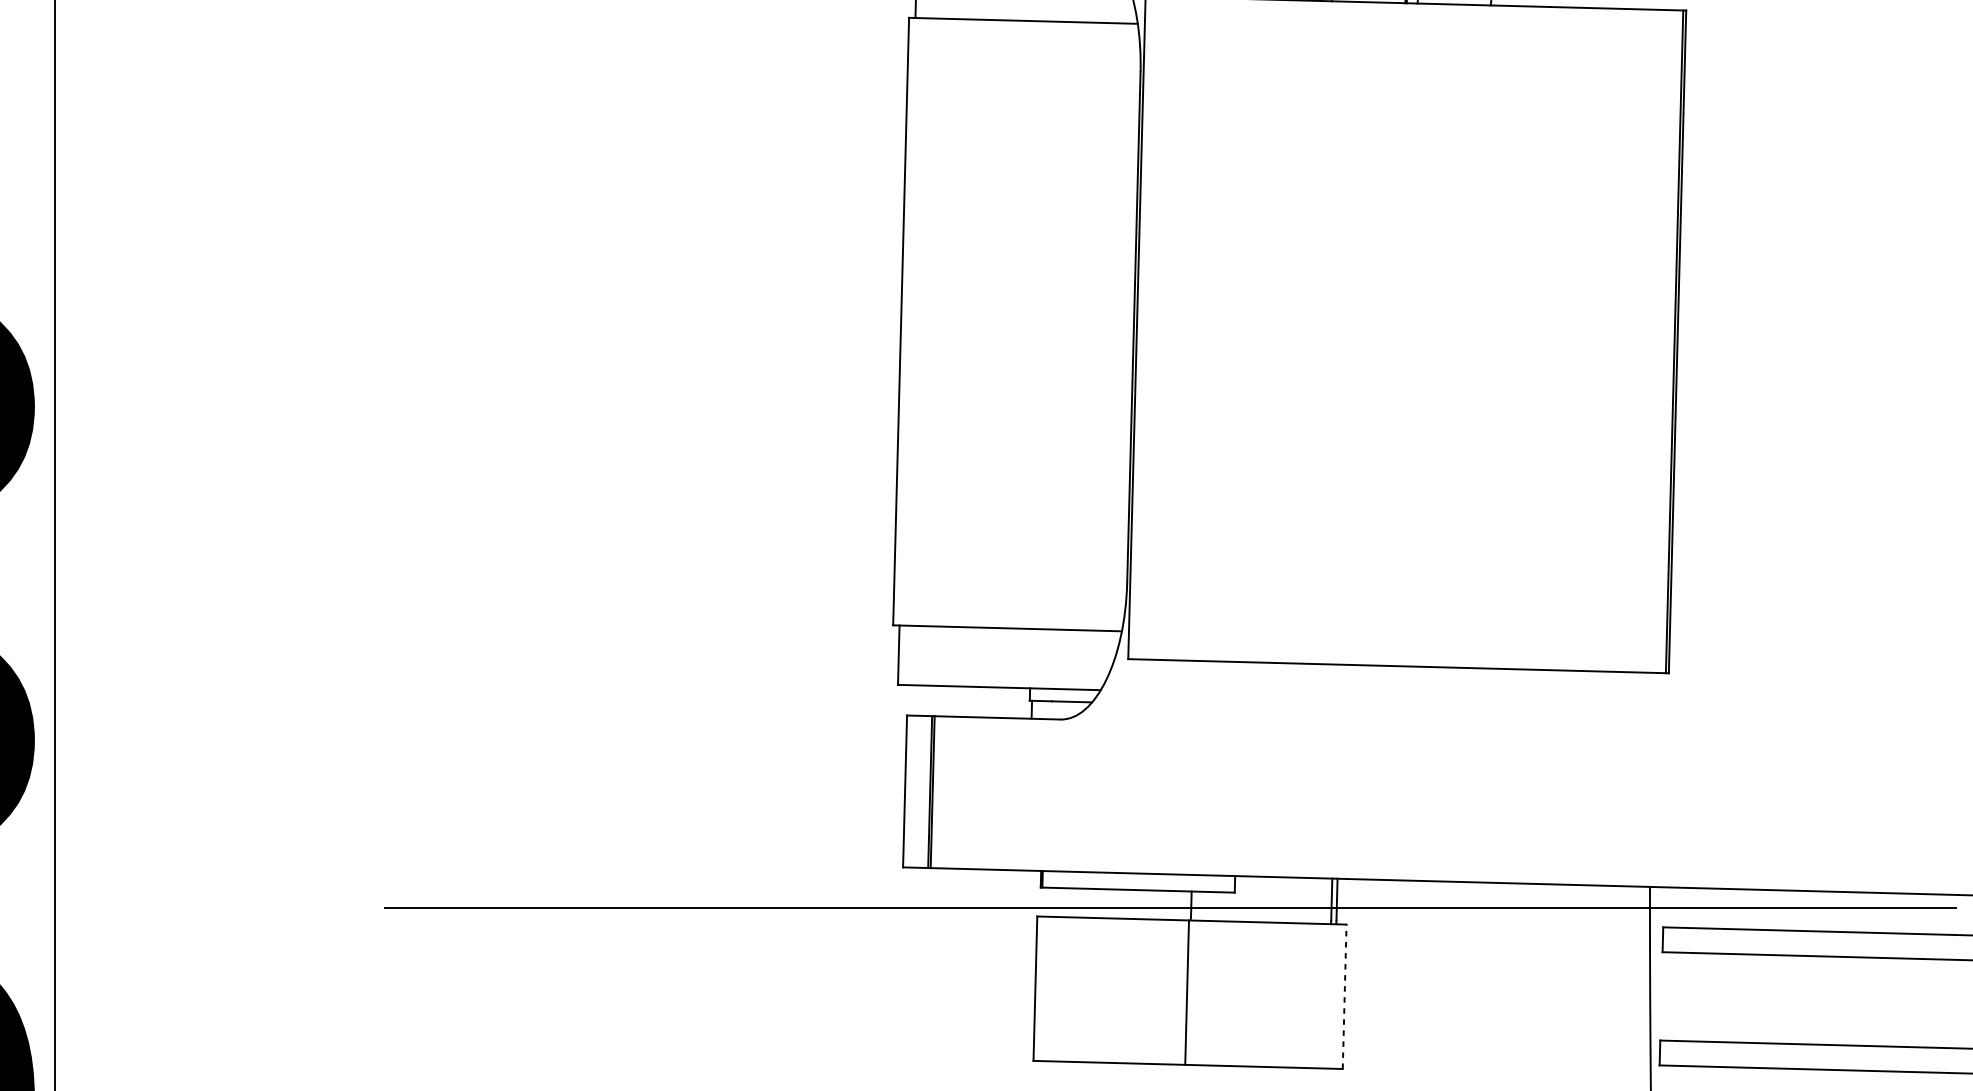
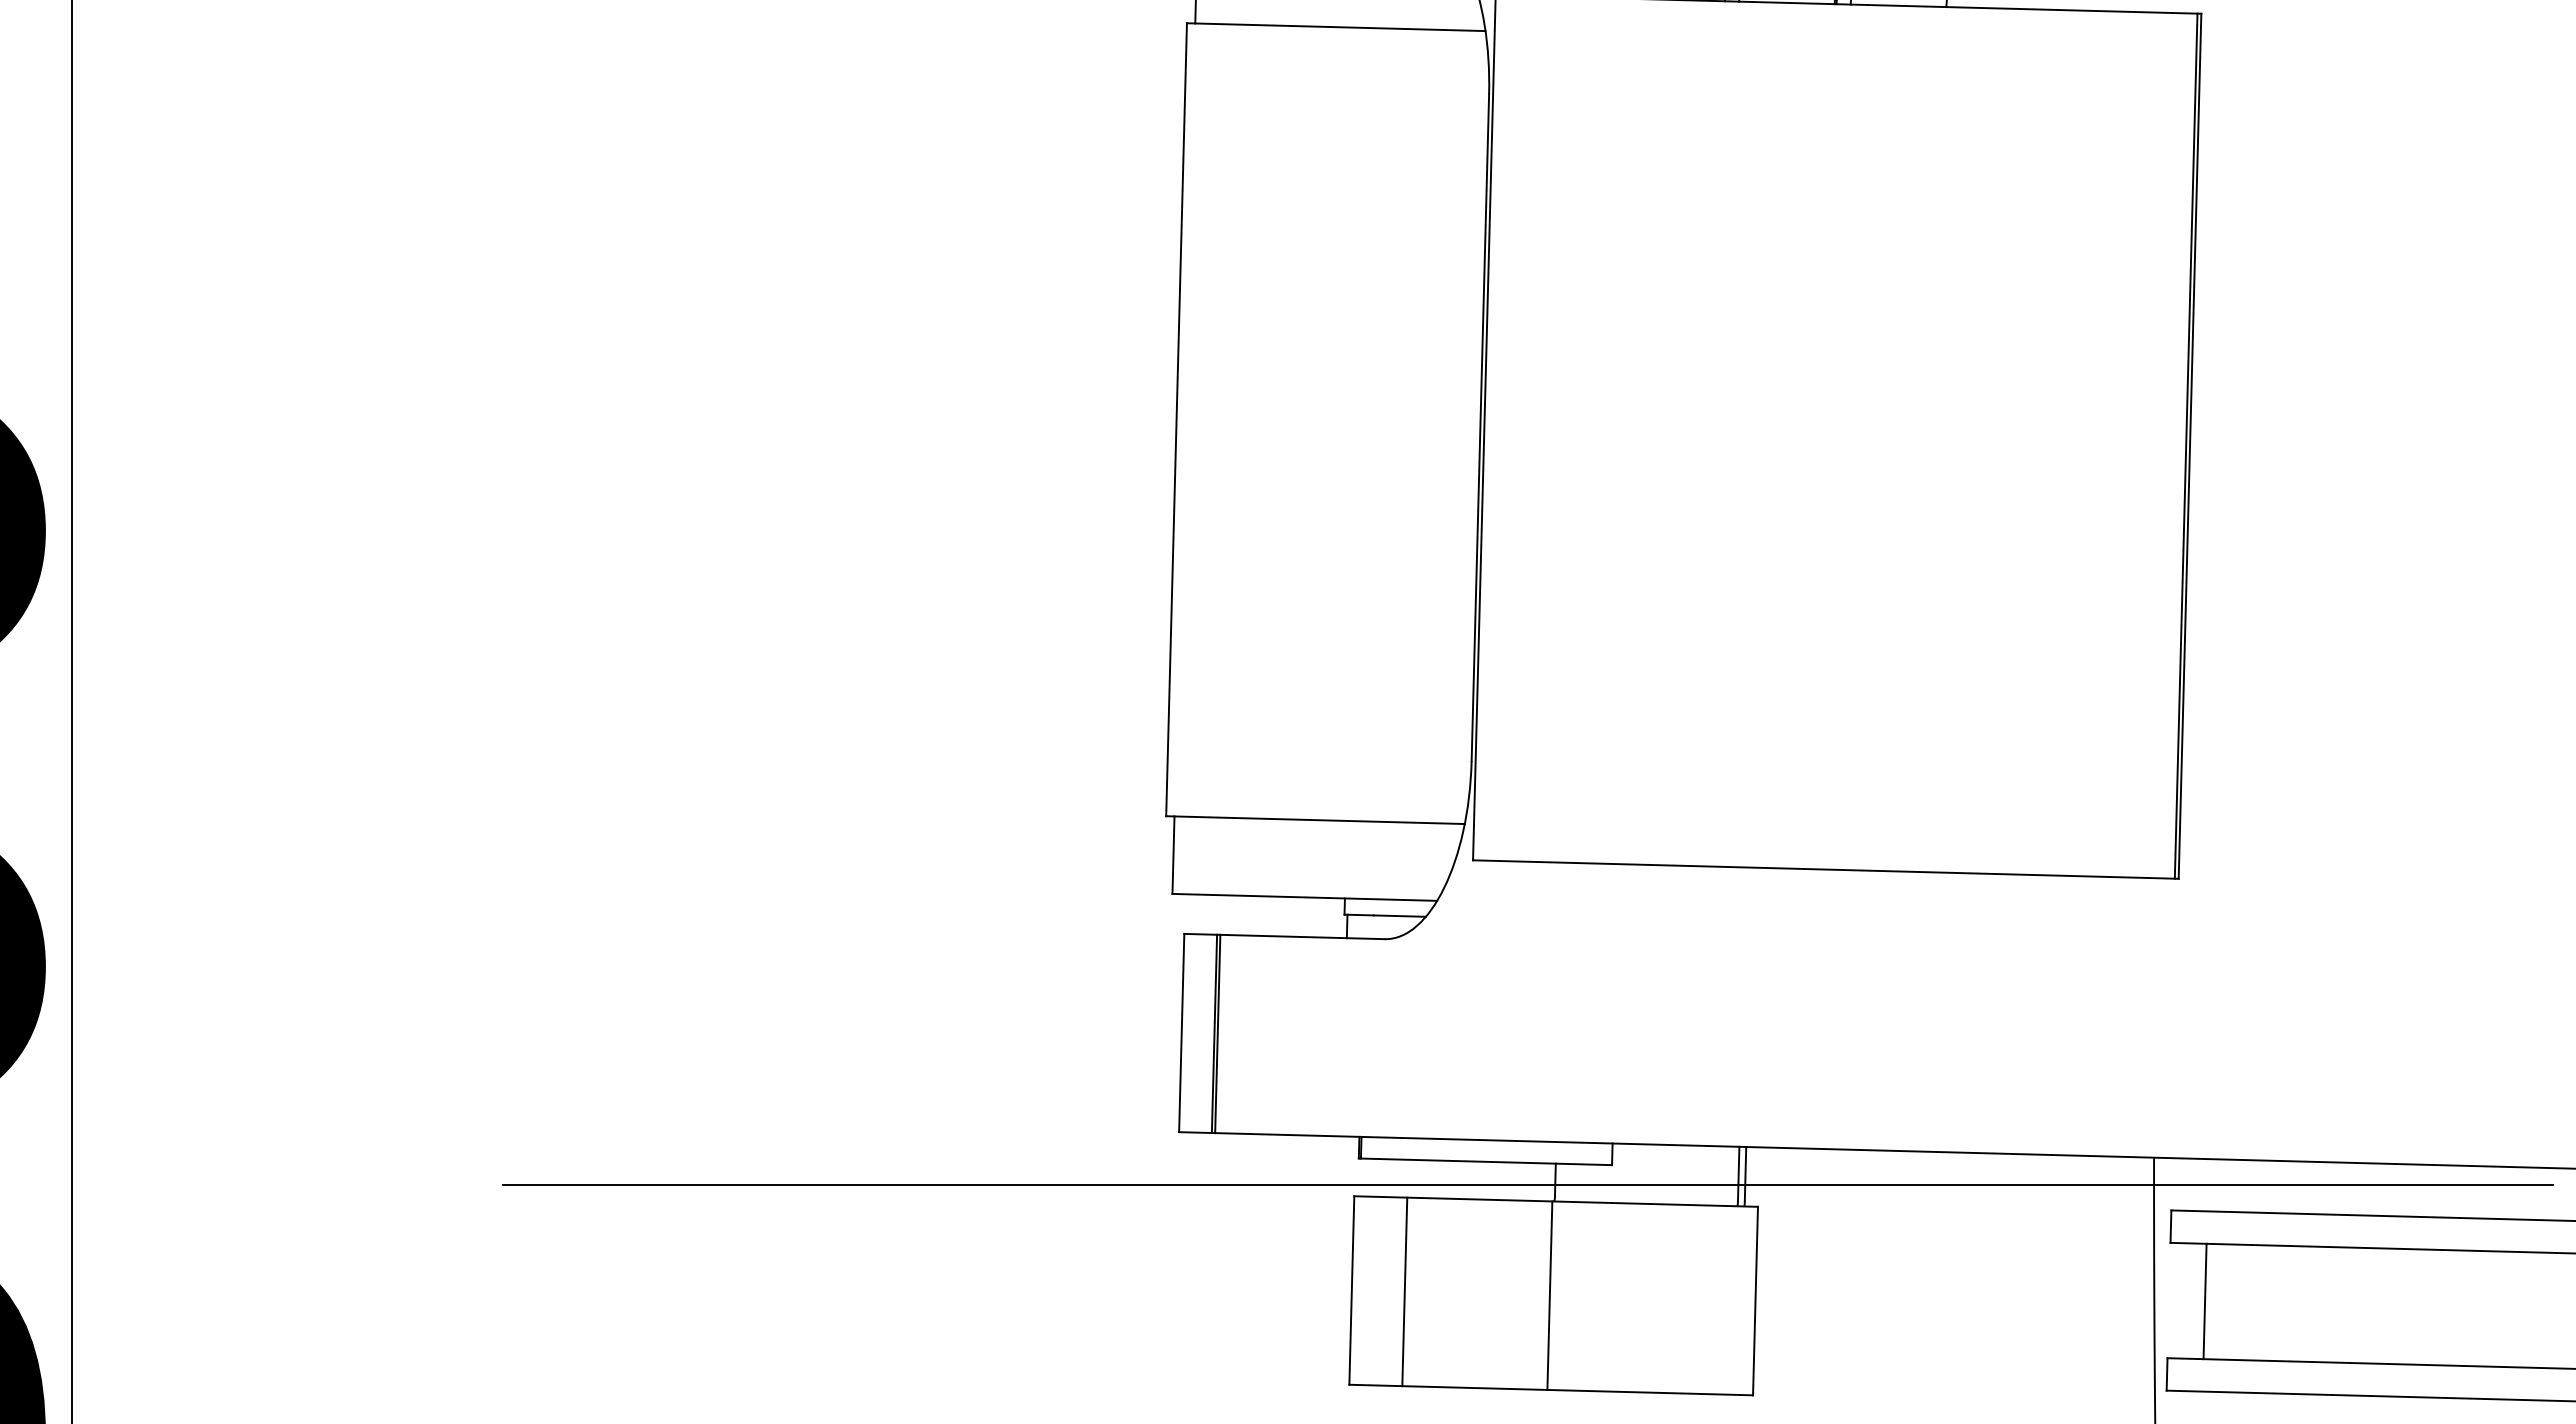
line: (1075, 989) -> (1404, 1291), added
line: (1344, 996) -> (1755, 1300), dashed -> solid
line: (1688, 997) -> (2204, 1301), added

